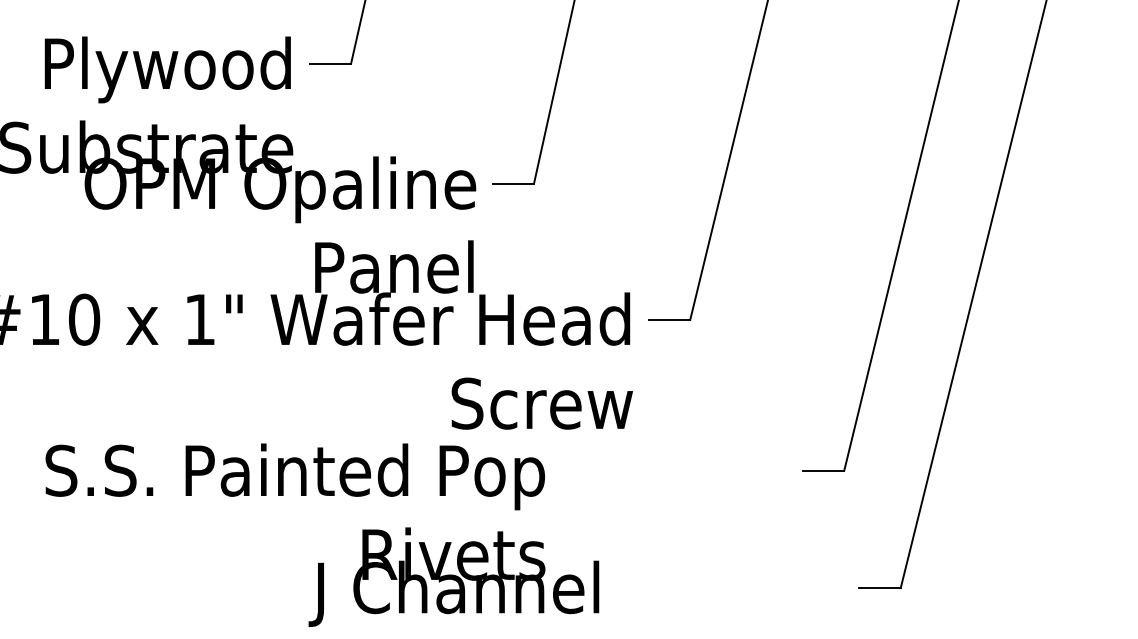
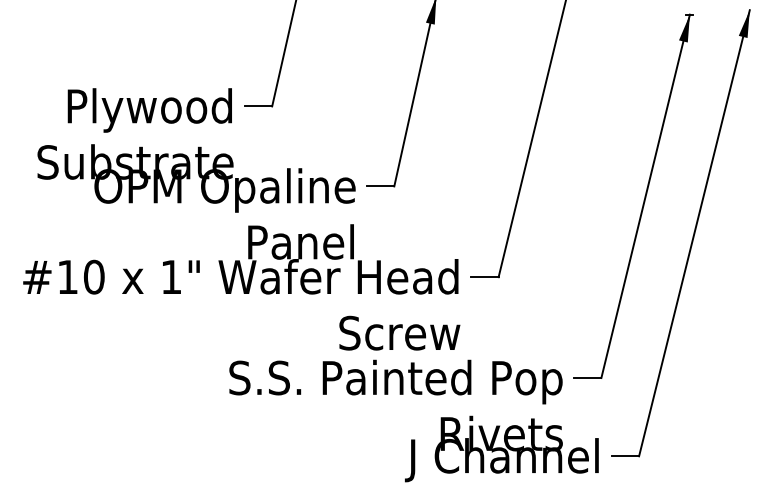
text: (321, 534) -> (413, 420), moved

